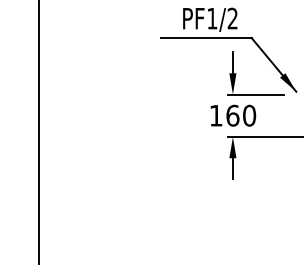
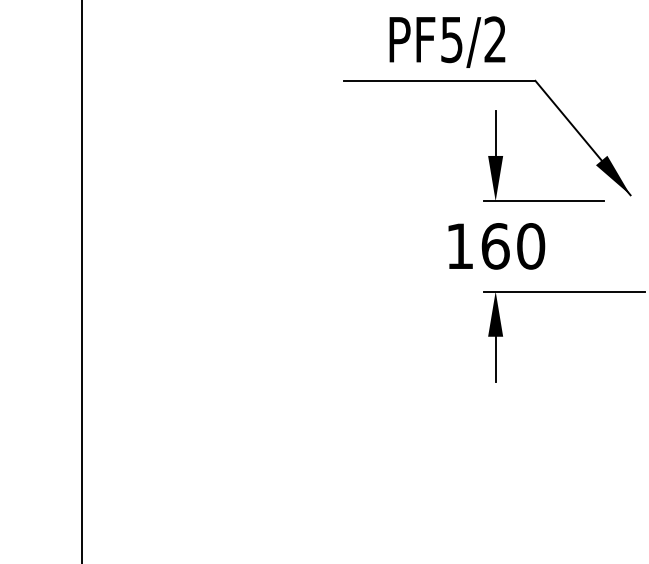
text: (212, 18) -> (452, 39), PF1/2 -> PF5/2

